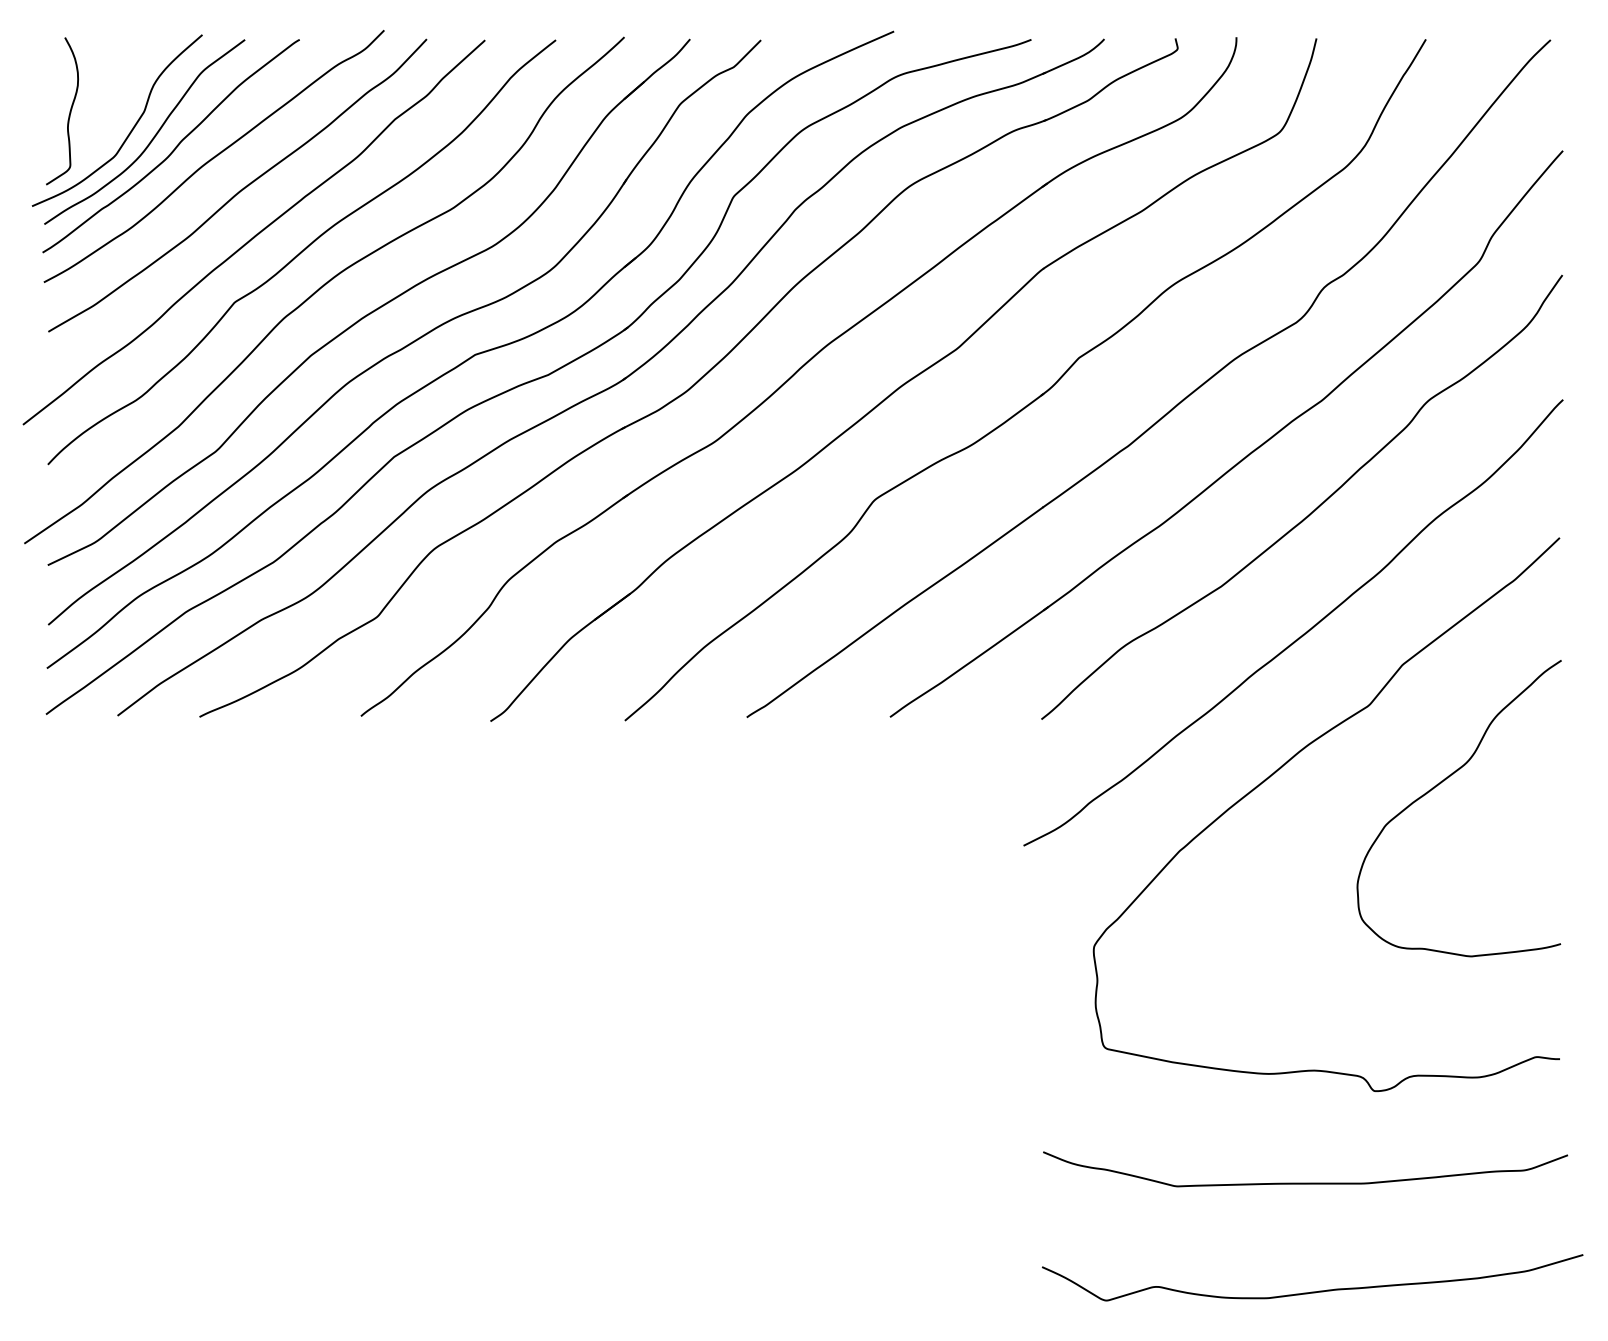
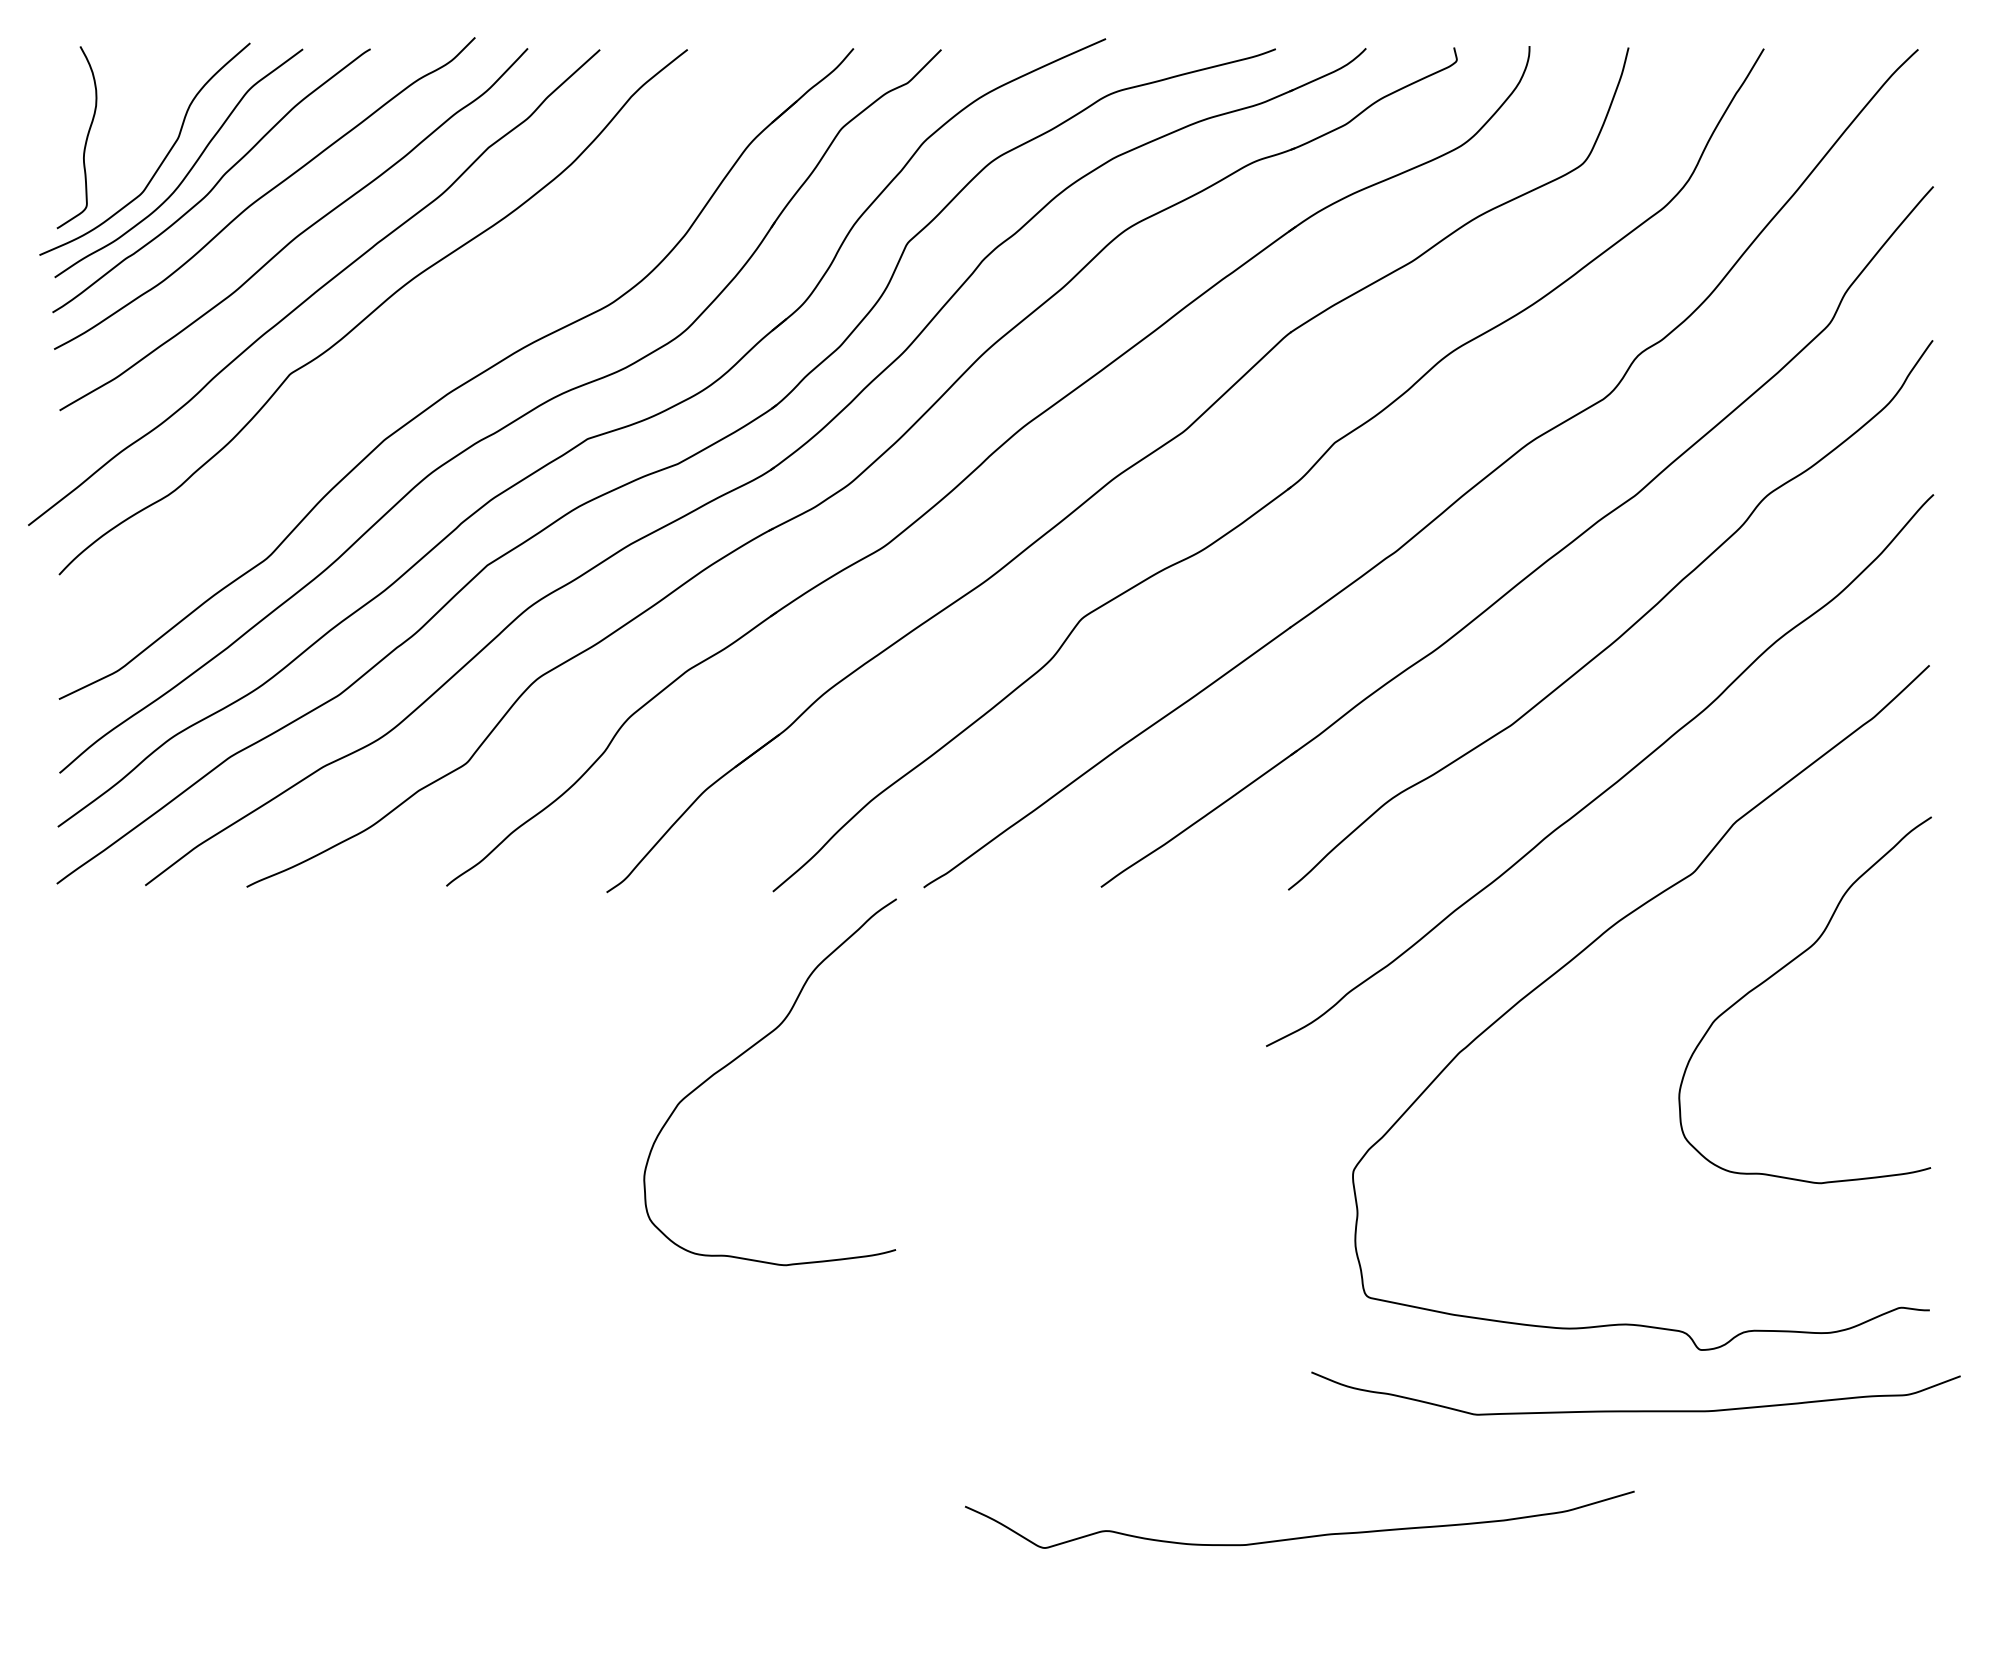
curve: (323, 287) -> (399, 355), removed
curve: (604, 849) -> (747, 1051), added
curve: (1305, 1182) -> (1635, 1410), moved
curve: (1314, 1291) -> (1302, 1536), moved

